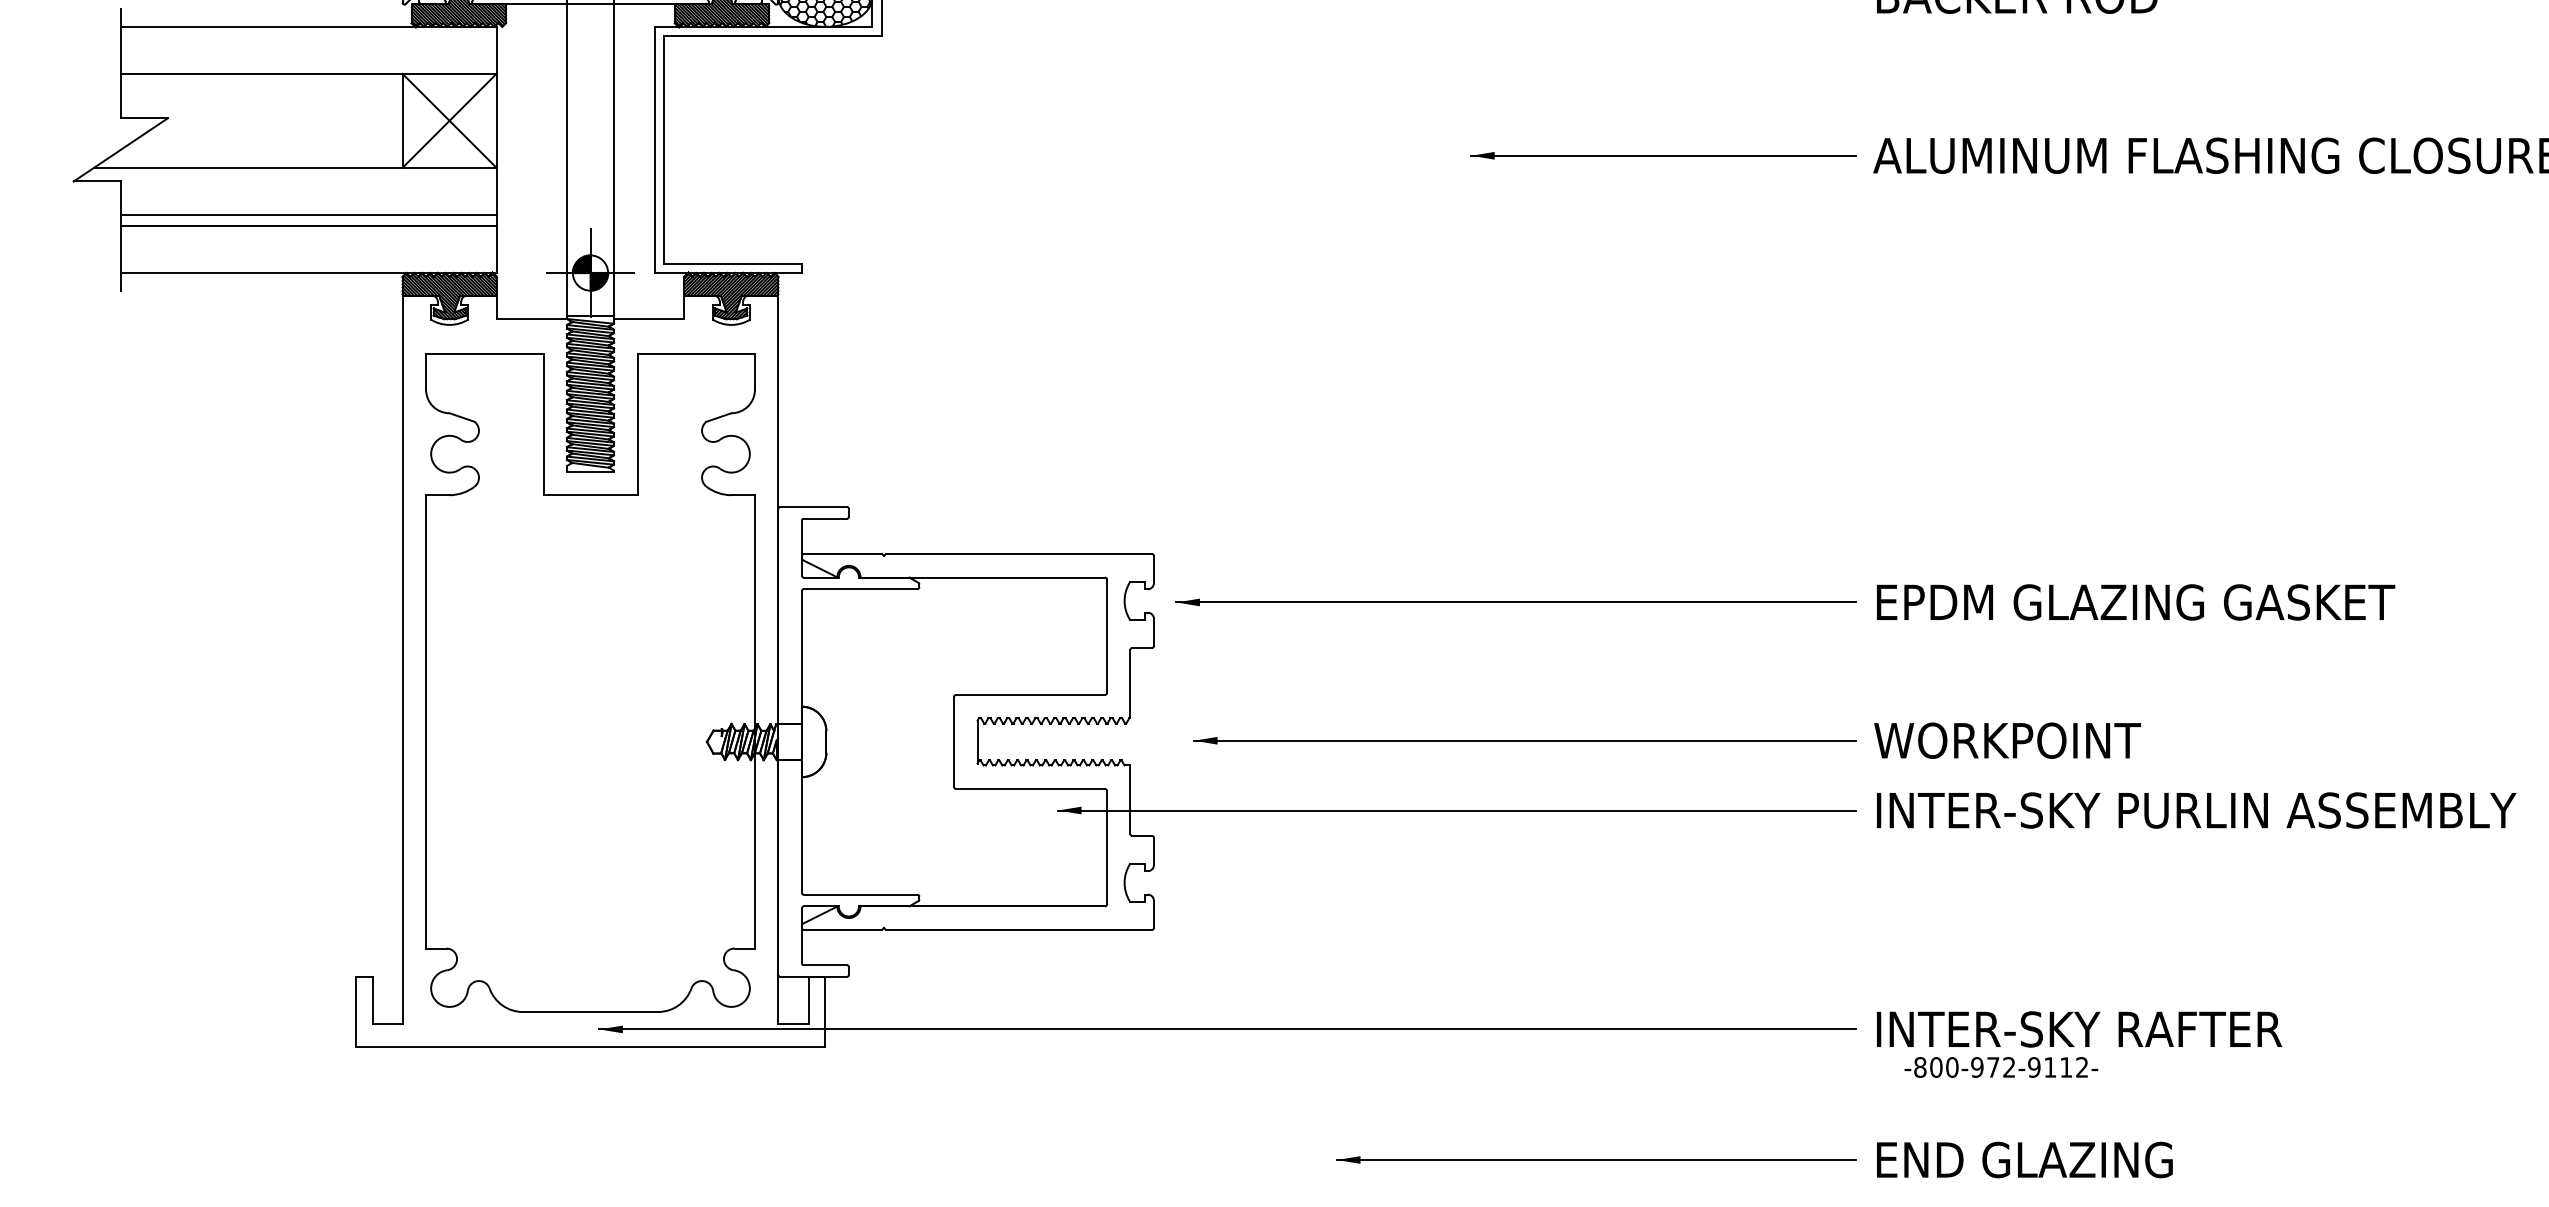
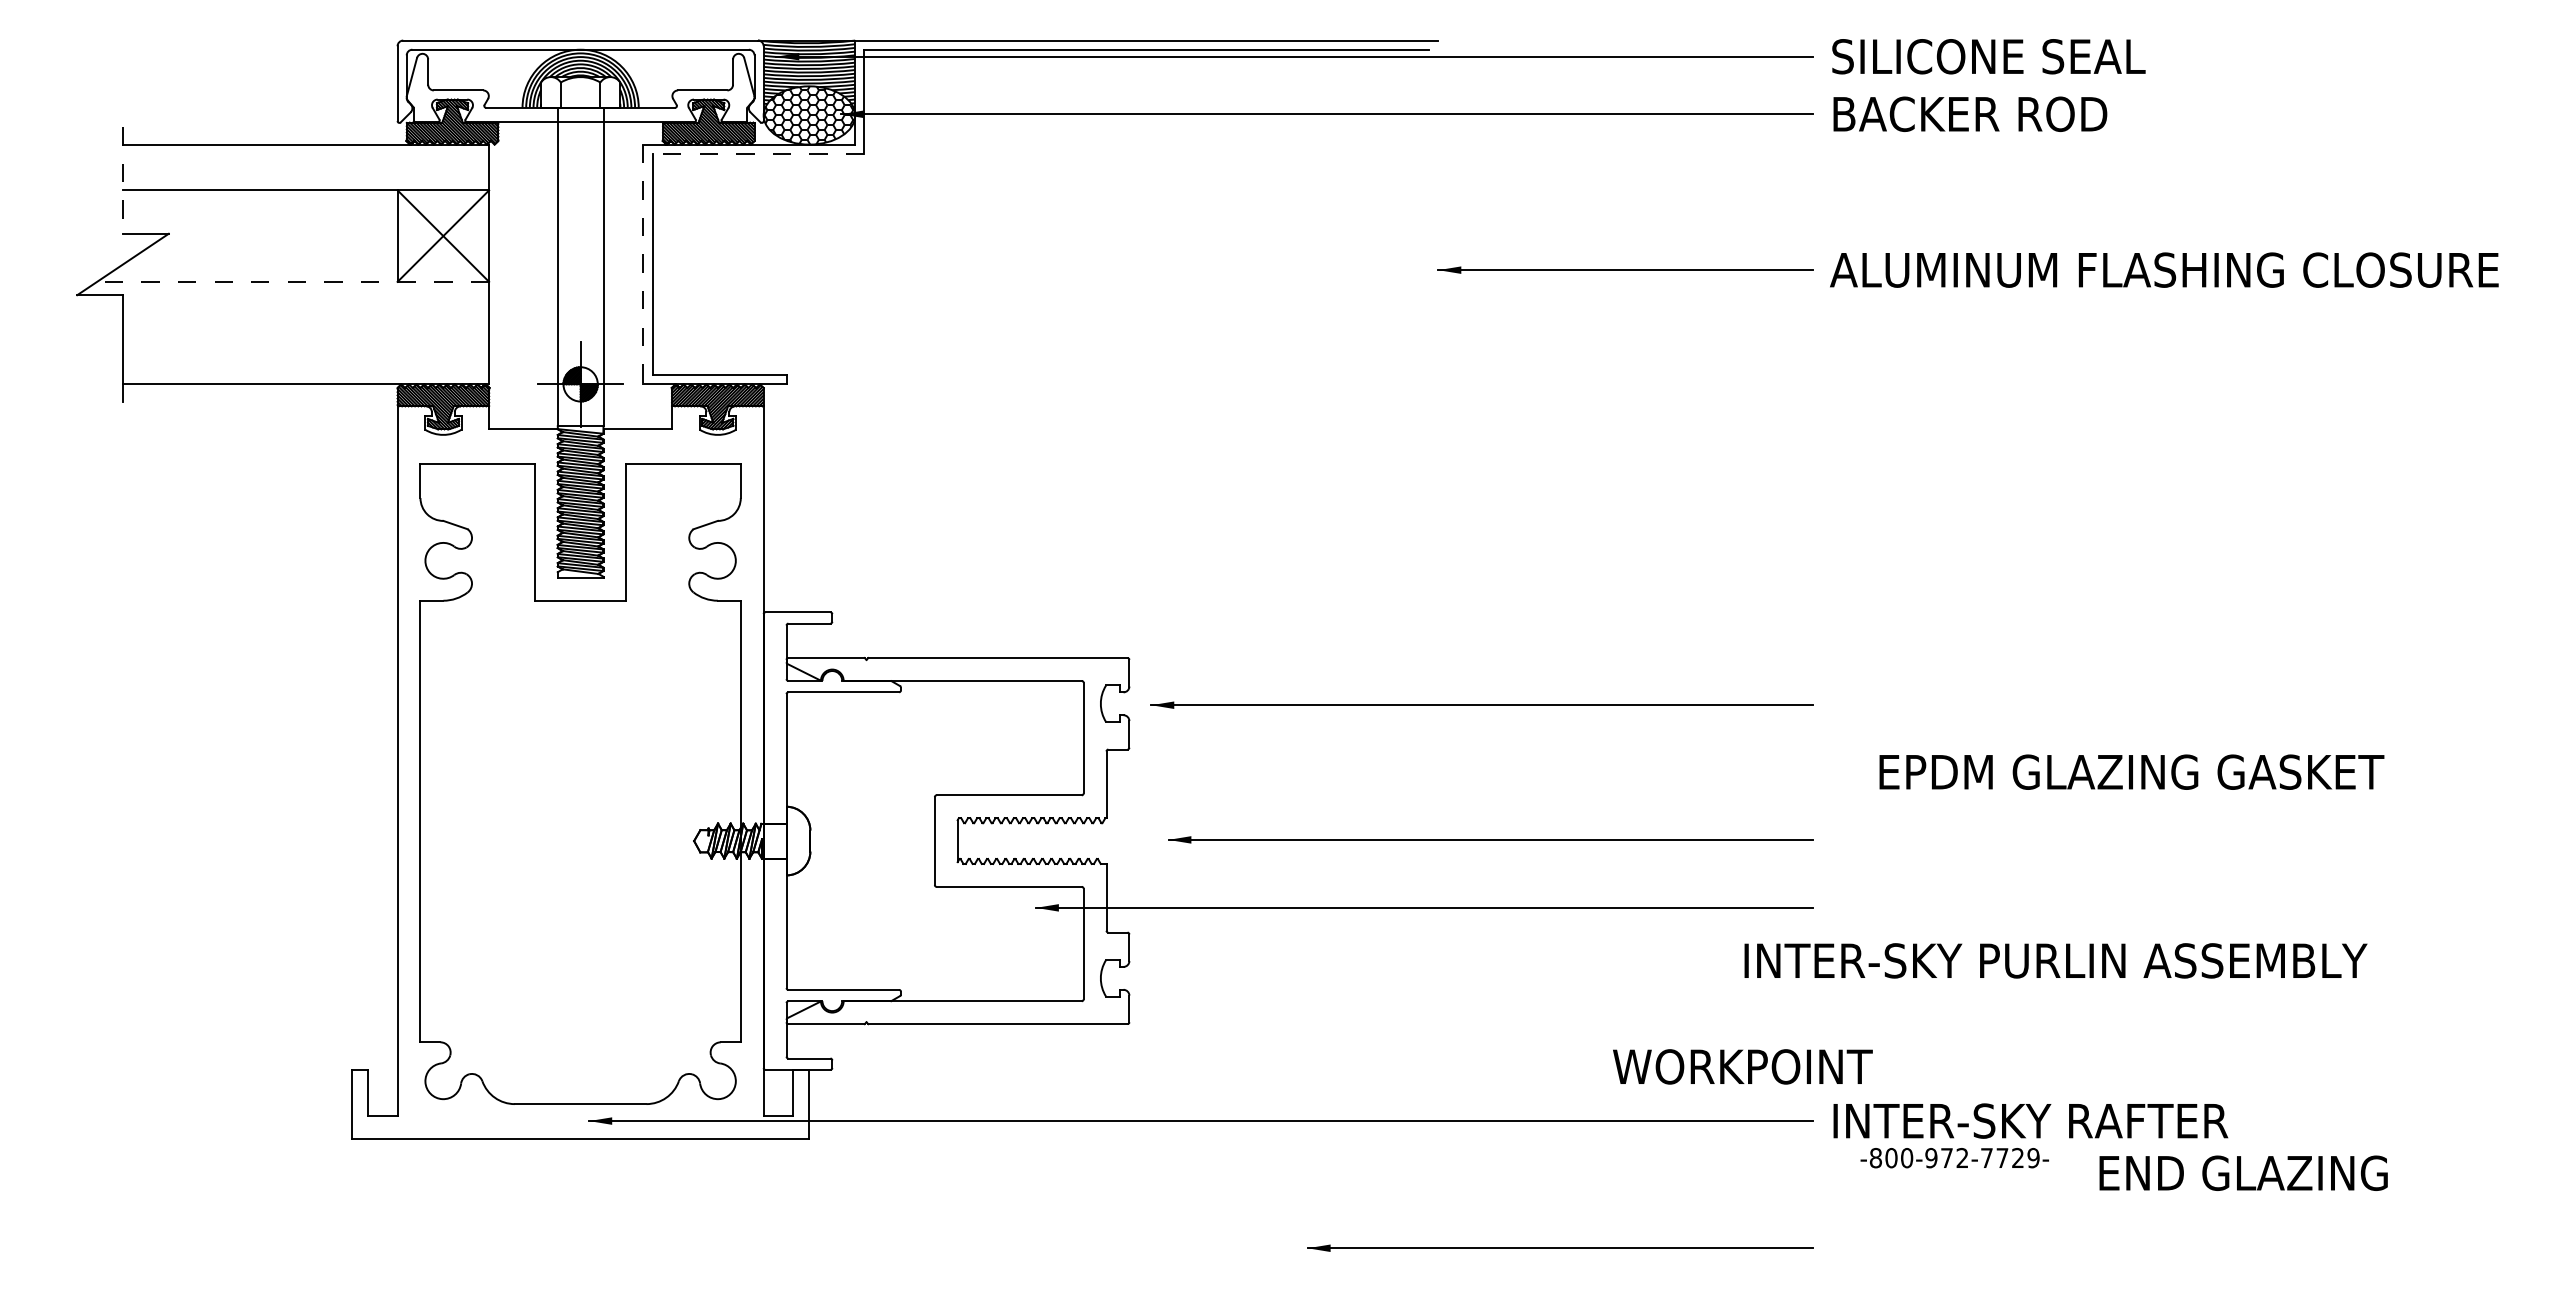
line: (773, 36) -> (758, 153), solid -> dashed
line: (121, 63) -> (123, 180), solid -> dashed
line: (655, 149) -> (643, 264), solid -> dashed
line: (294, 167) -> (292, 281), solid -> dashed
line: (309, 214) -> (306, 327), removed
line: (309, 225) -> (306, 338), removed
text: (2135, 601) -> (2131, 771), moved
text: (2007, 740) -> (1742, 1066), moved
text: (2196, 810) -> (2055, 960), moved
text: (2057, 1066) -> (2009, 1157), -800-972-9112- -> -800-972-7729-
text: (2024, 1159) -> (2243, 1172), moved

